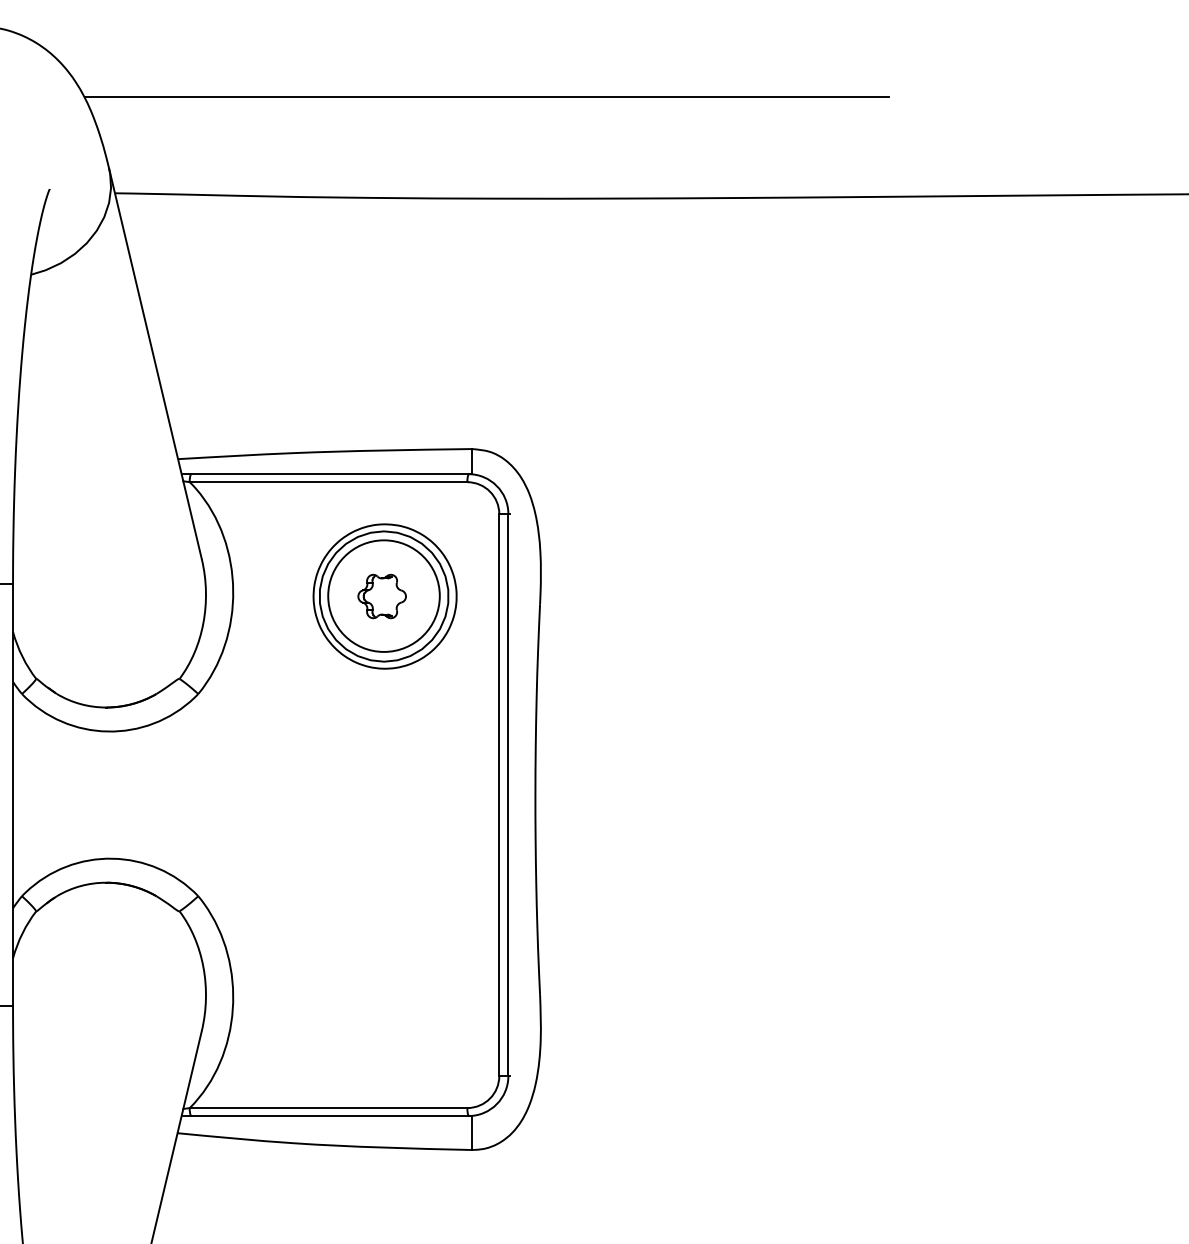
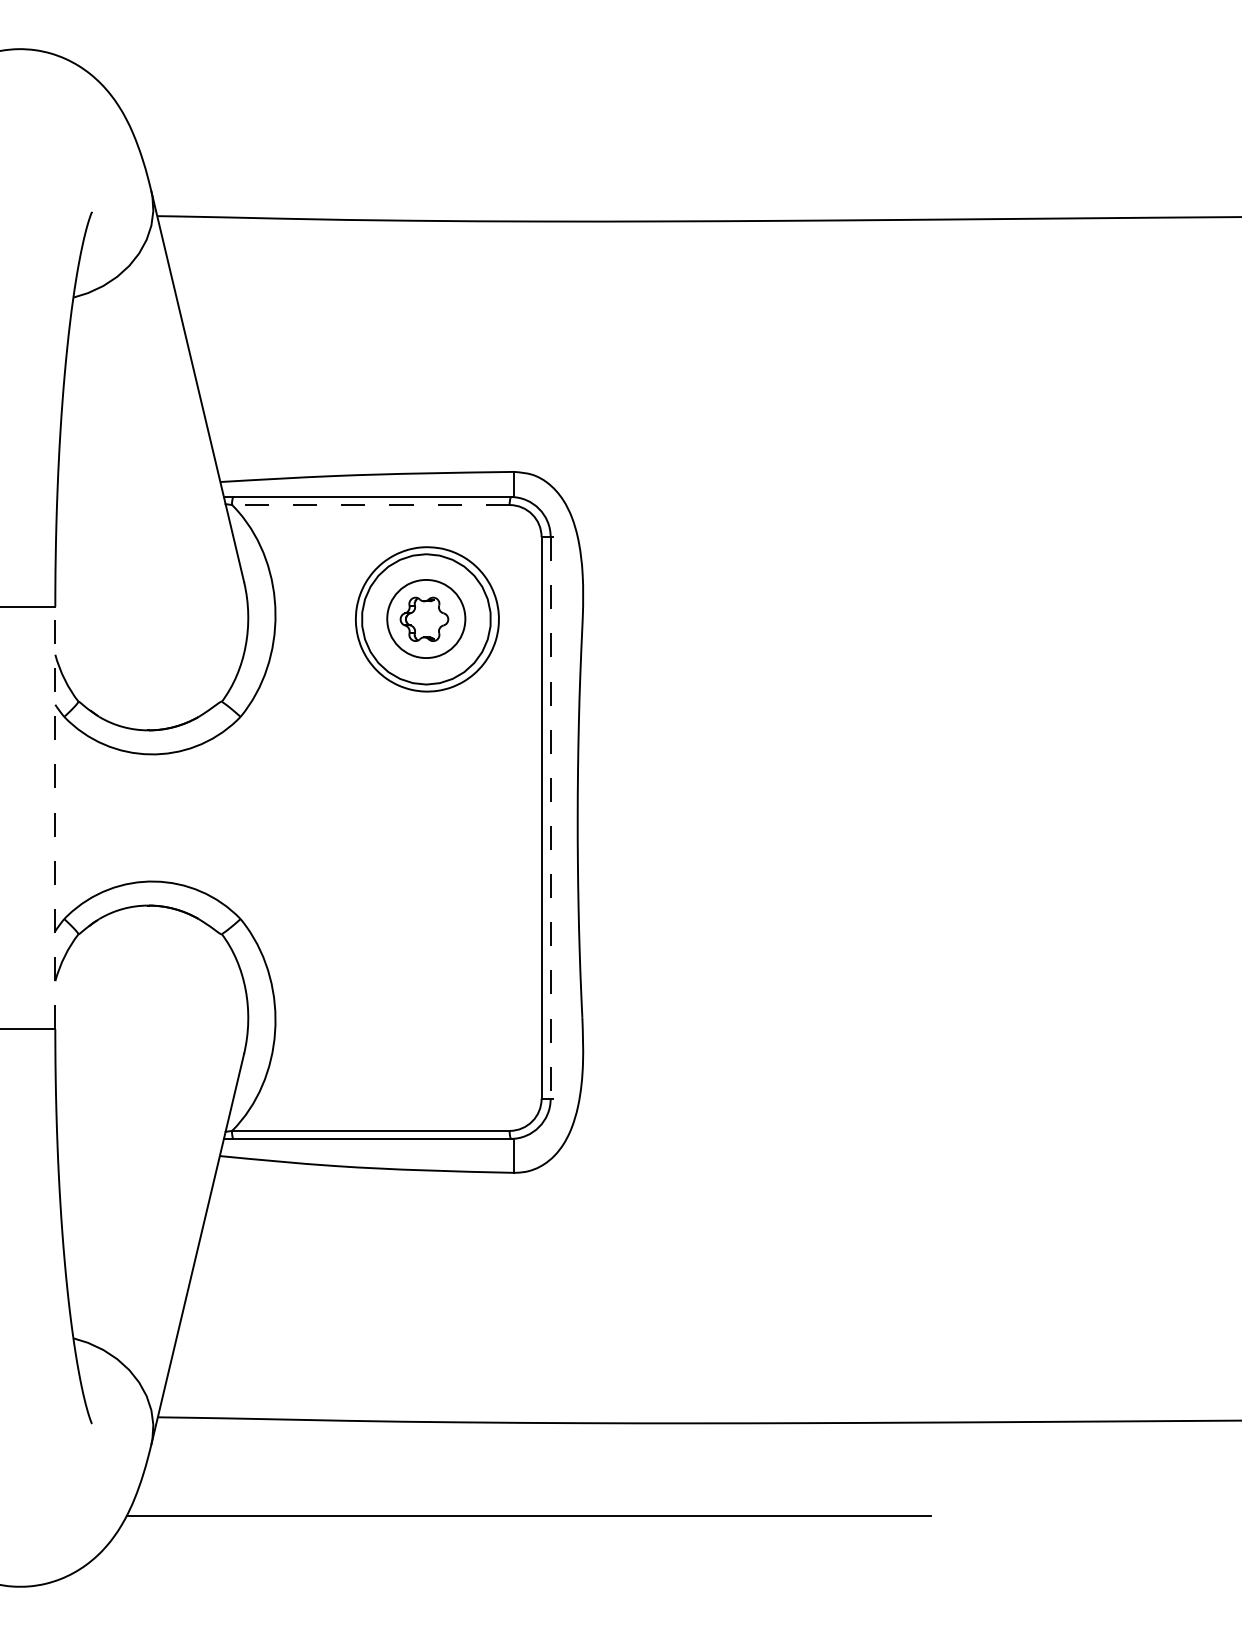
line: (486, 96) -> (528, 119), removed
line: (328, 482) -> (370, 505), solid -> dashed
circle: (384, 595) -> (426, 618), size x0.7
line: (13, 794) -> (55, 817), solid -> dashed
line: (508, 794) -> (550, 817), solid -> dashed

